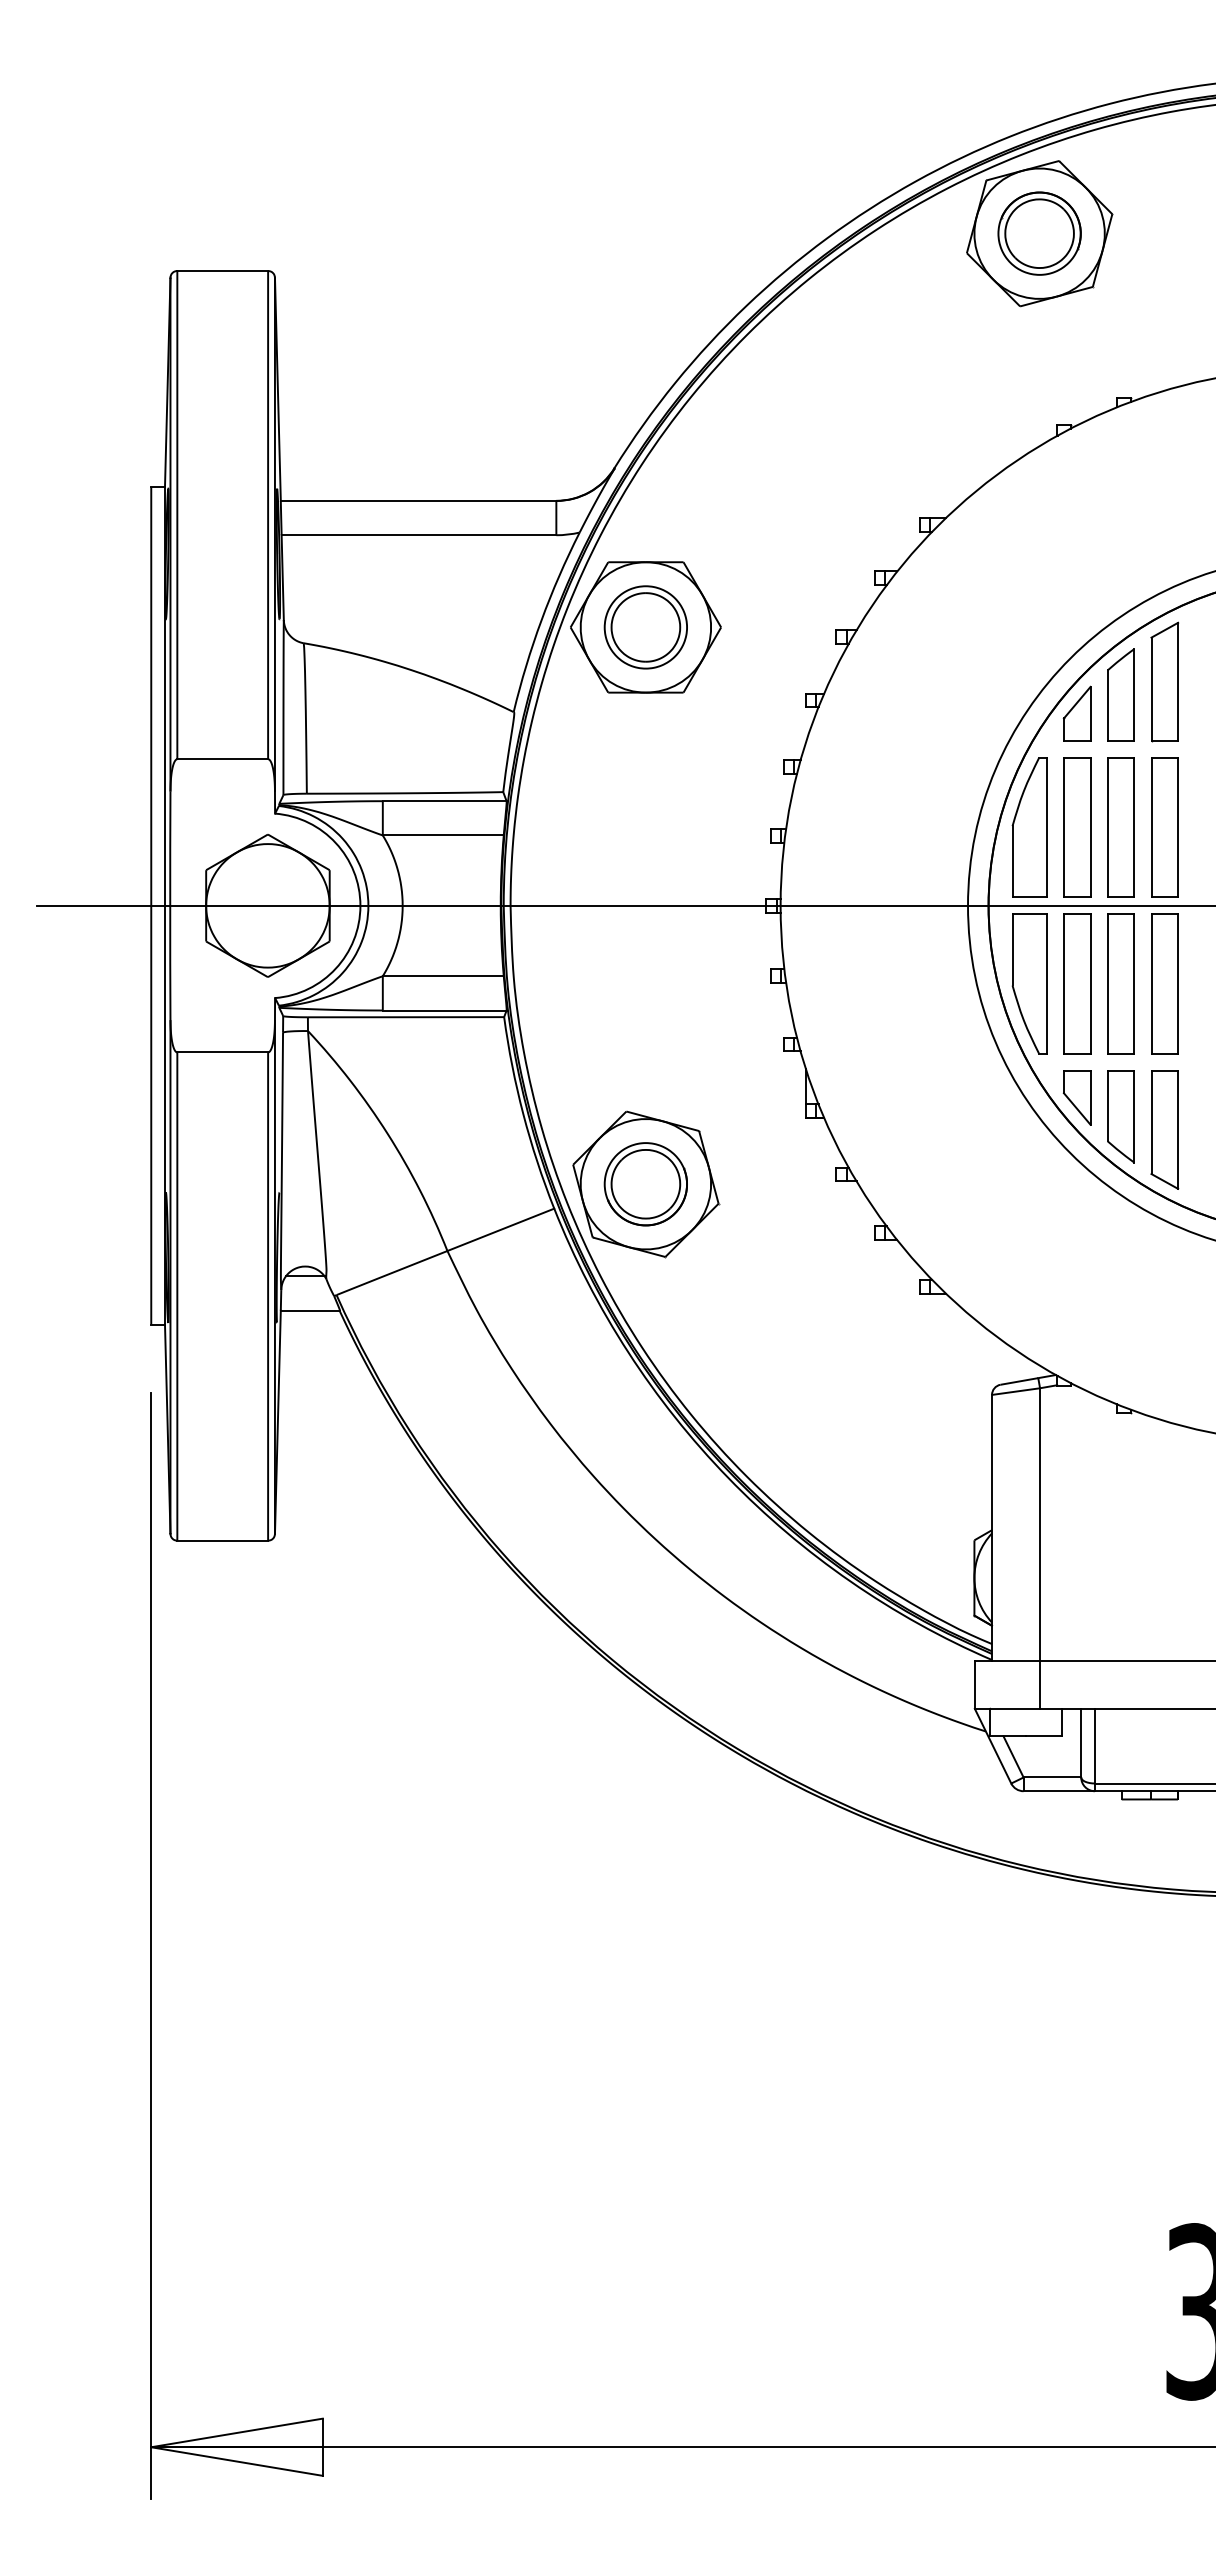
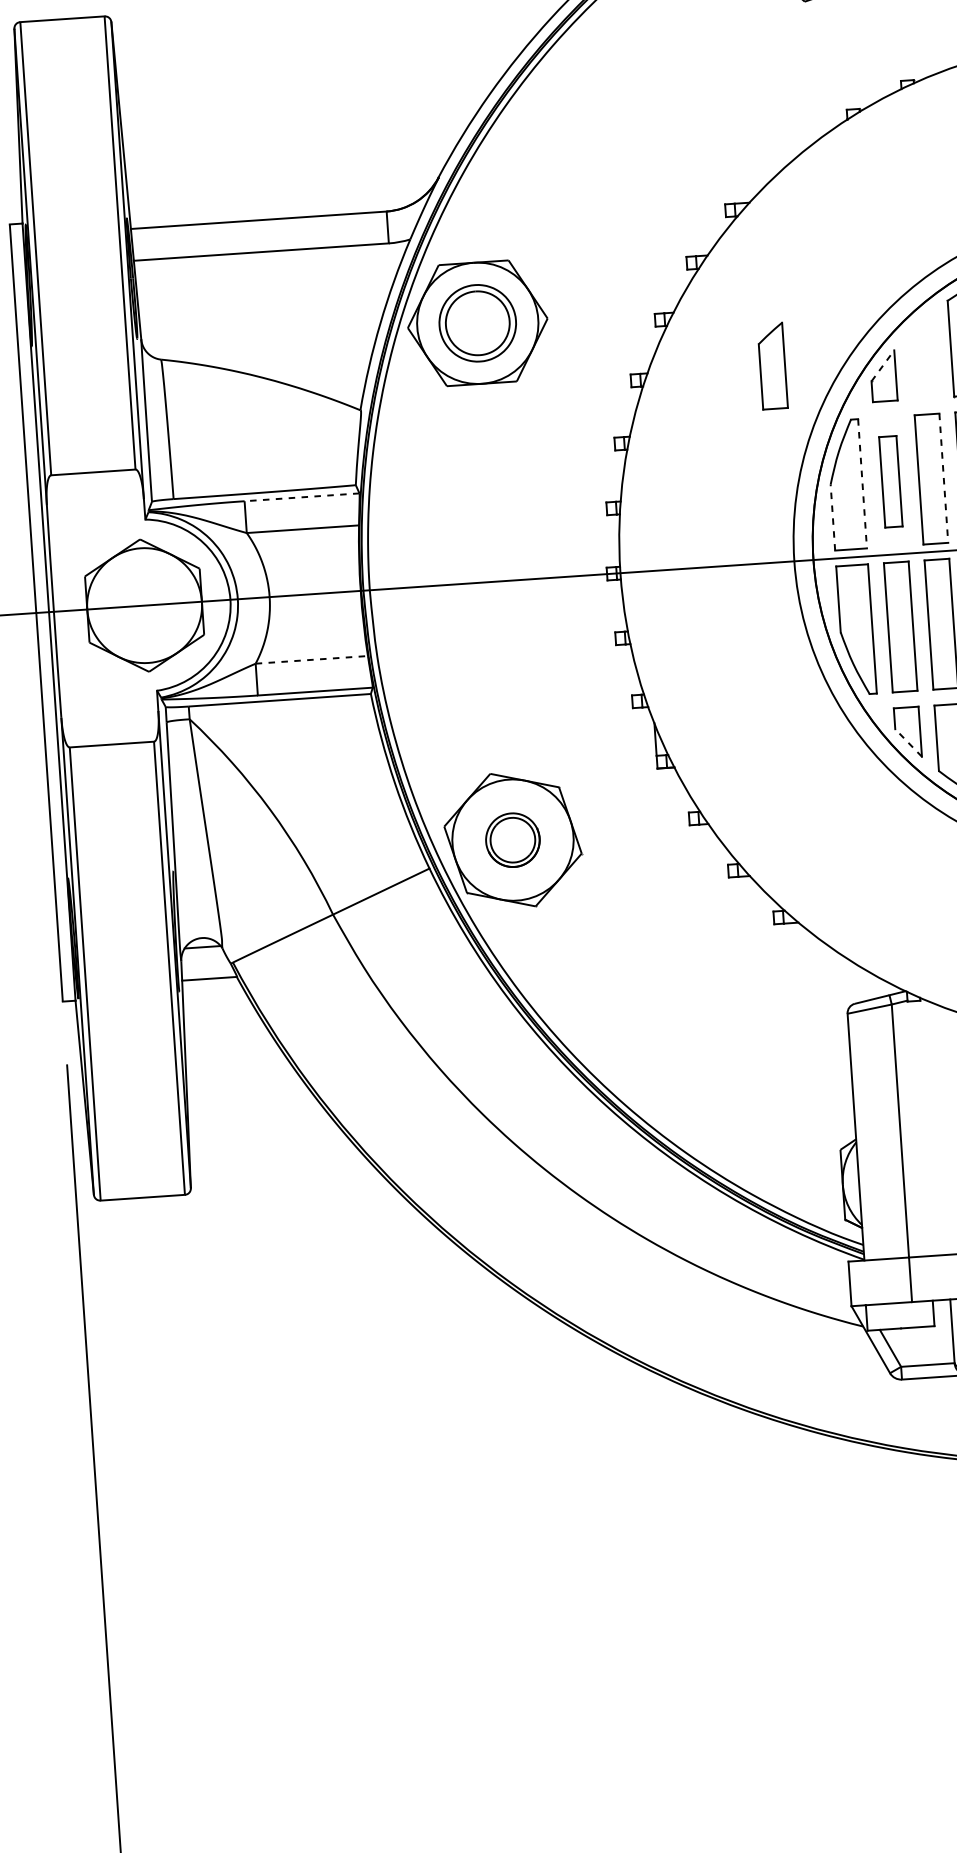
part: (1120, 694) -> (772, 365), moved
line: (1077, 702) -> (883, 365), solid -> dashed
line: (444, 801) -> (301, 497), solid -> dashed
line: (1046, 827) -> (862, 483), solid -> dashed
part: (1077, 827) -> (891, 481), size x0.7
line: (1134, 827) -> (943, 478), solid -> dashed
line: (1012, 861) -> (832, 517), solid -> dashed
line: (443, 976) -> (312, 660), solid -> dashed
line: (1077, 1109) -> (908, 743), solid -> dashed
part: (645, 1184) -> (512, 840), size x0.7

